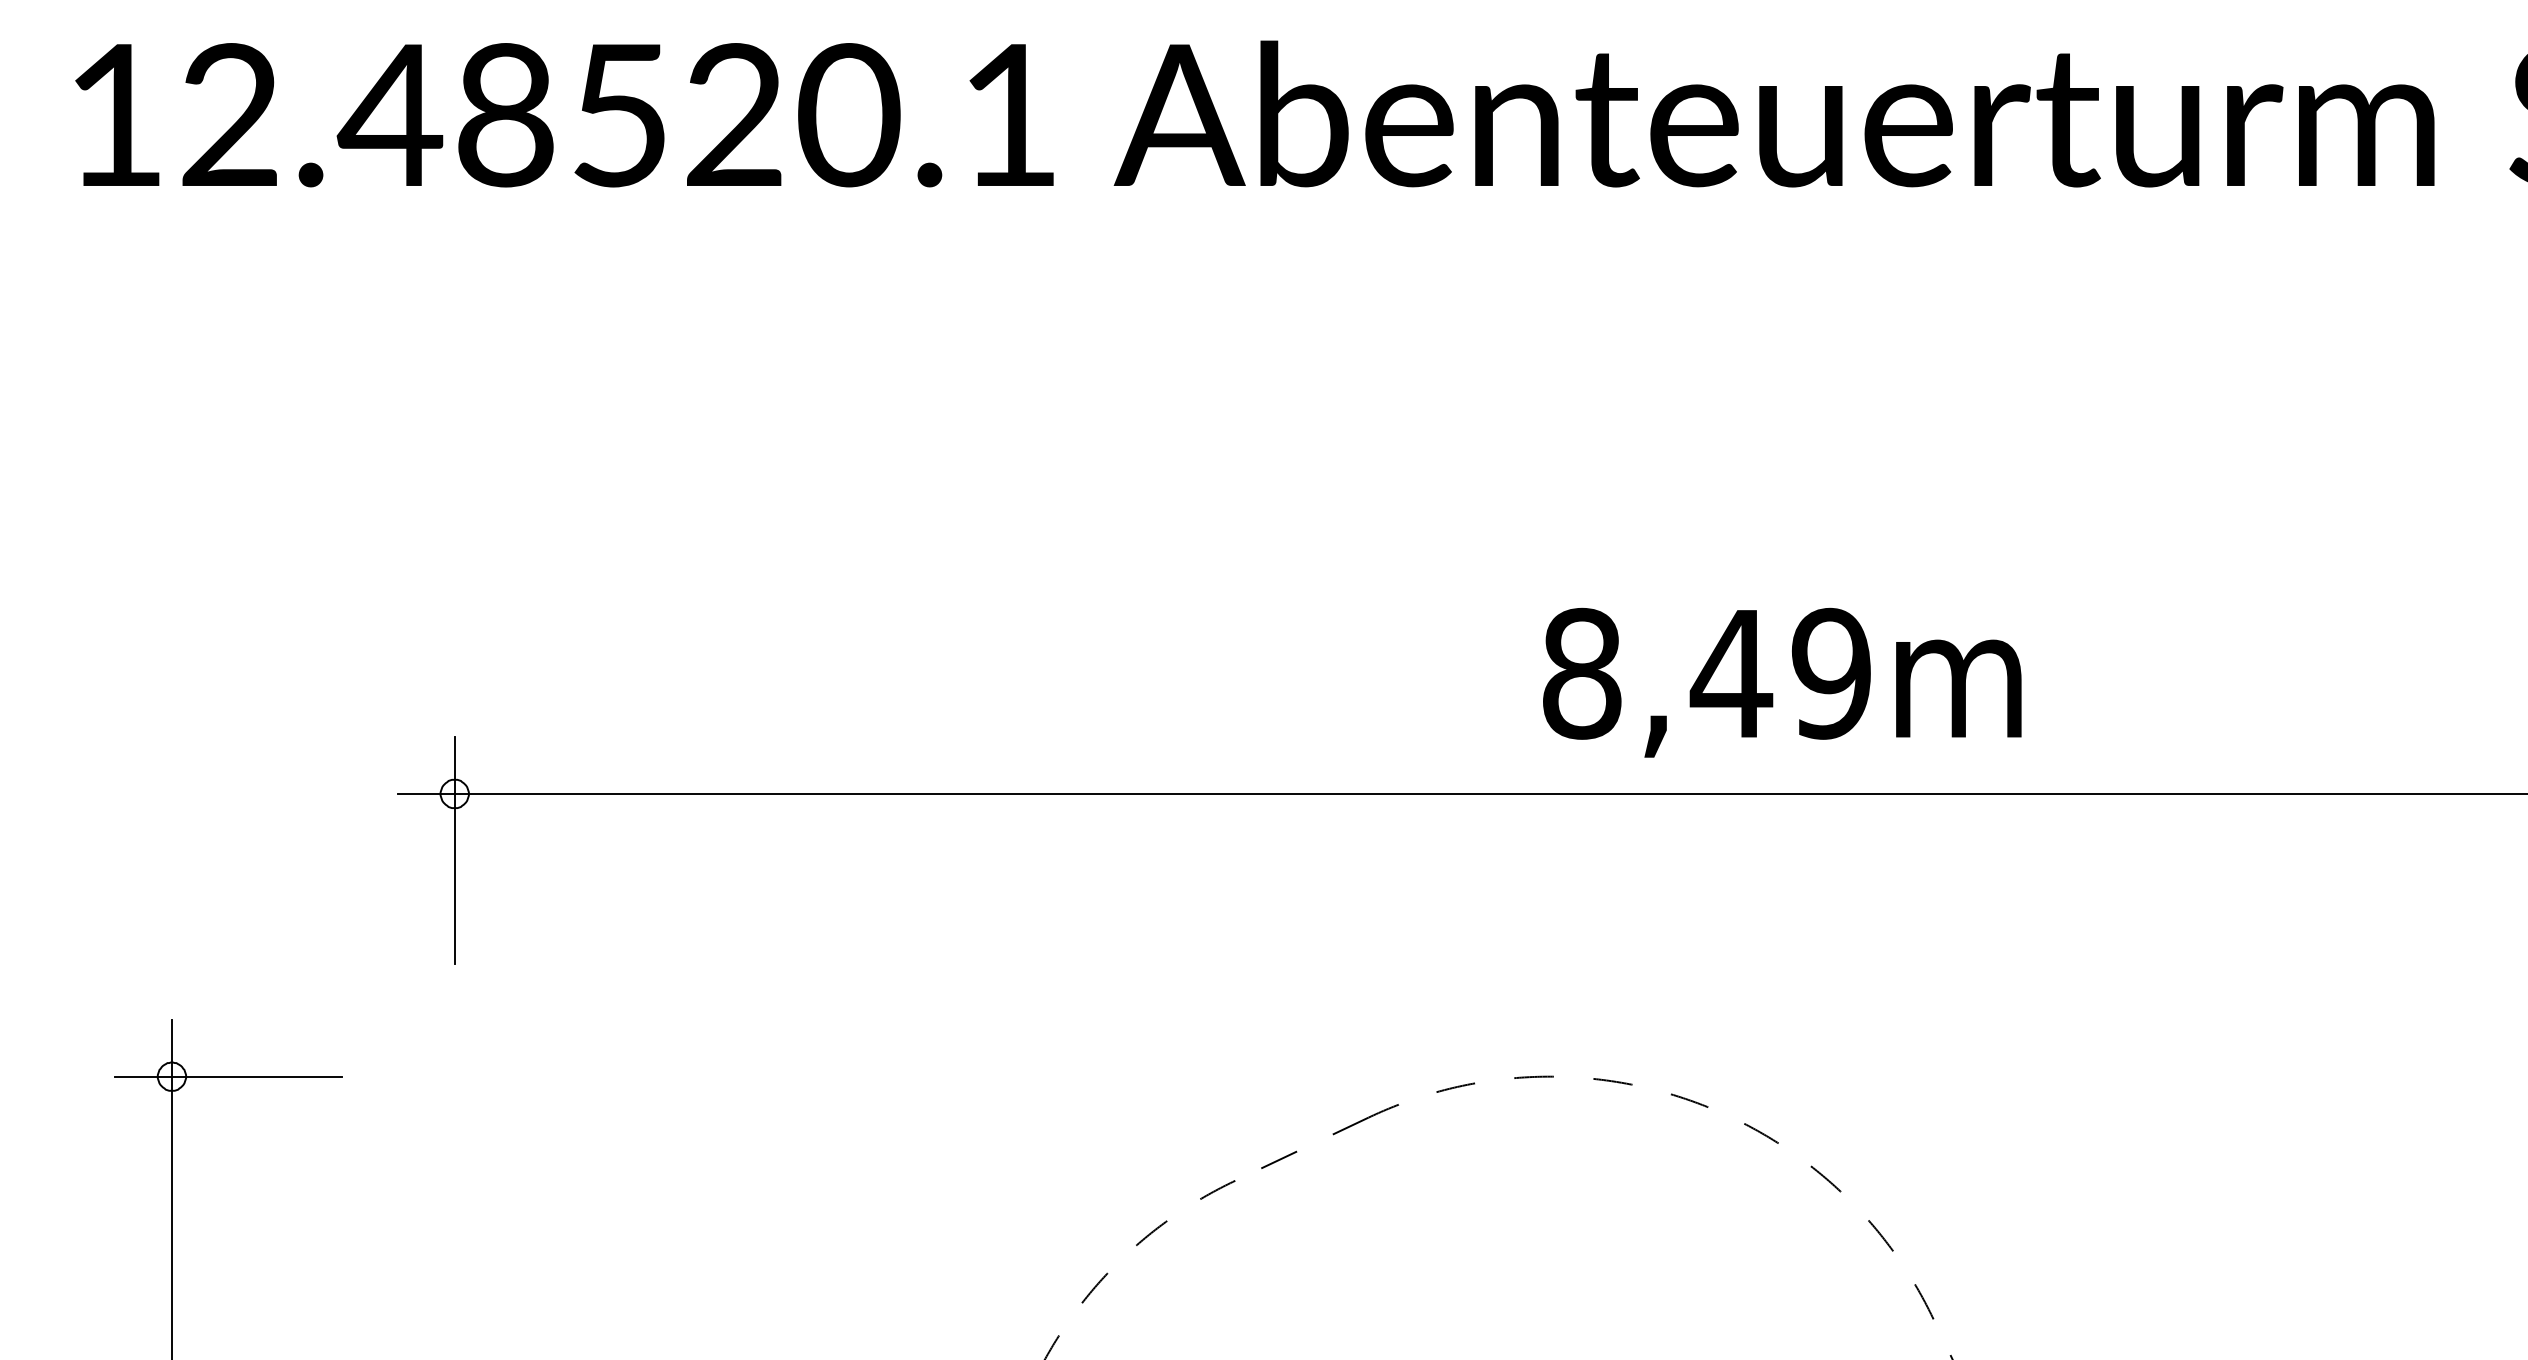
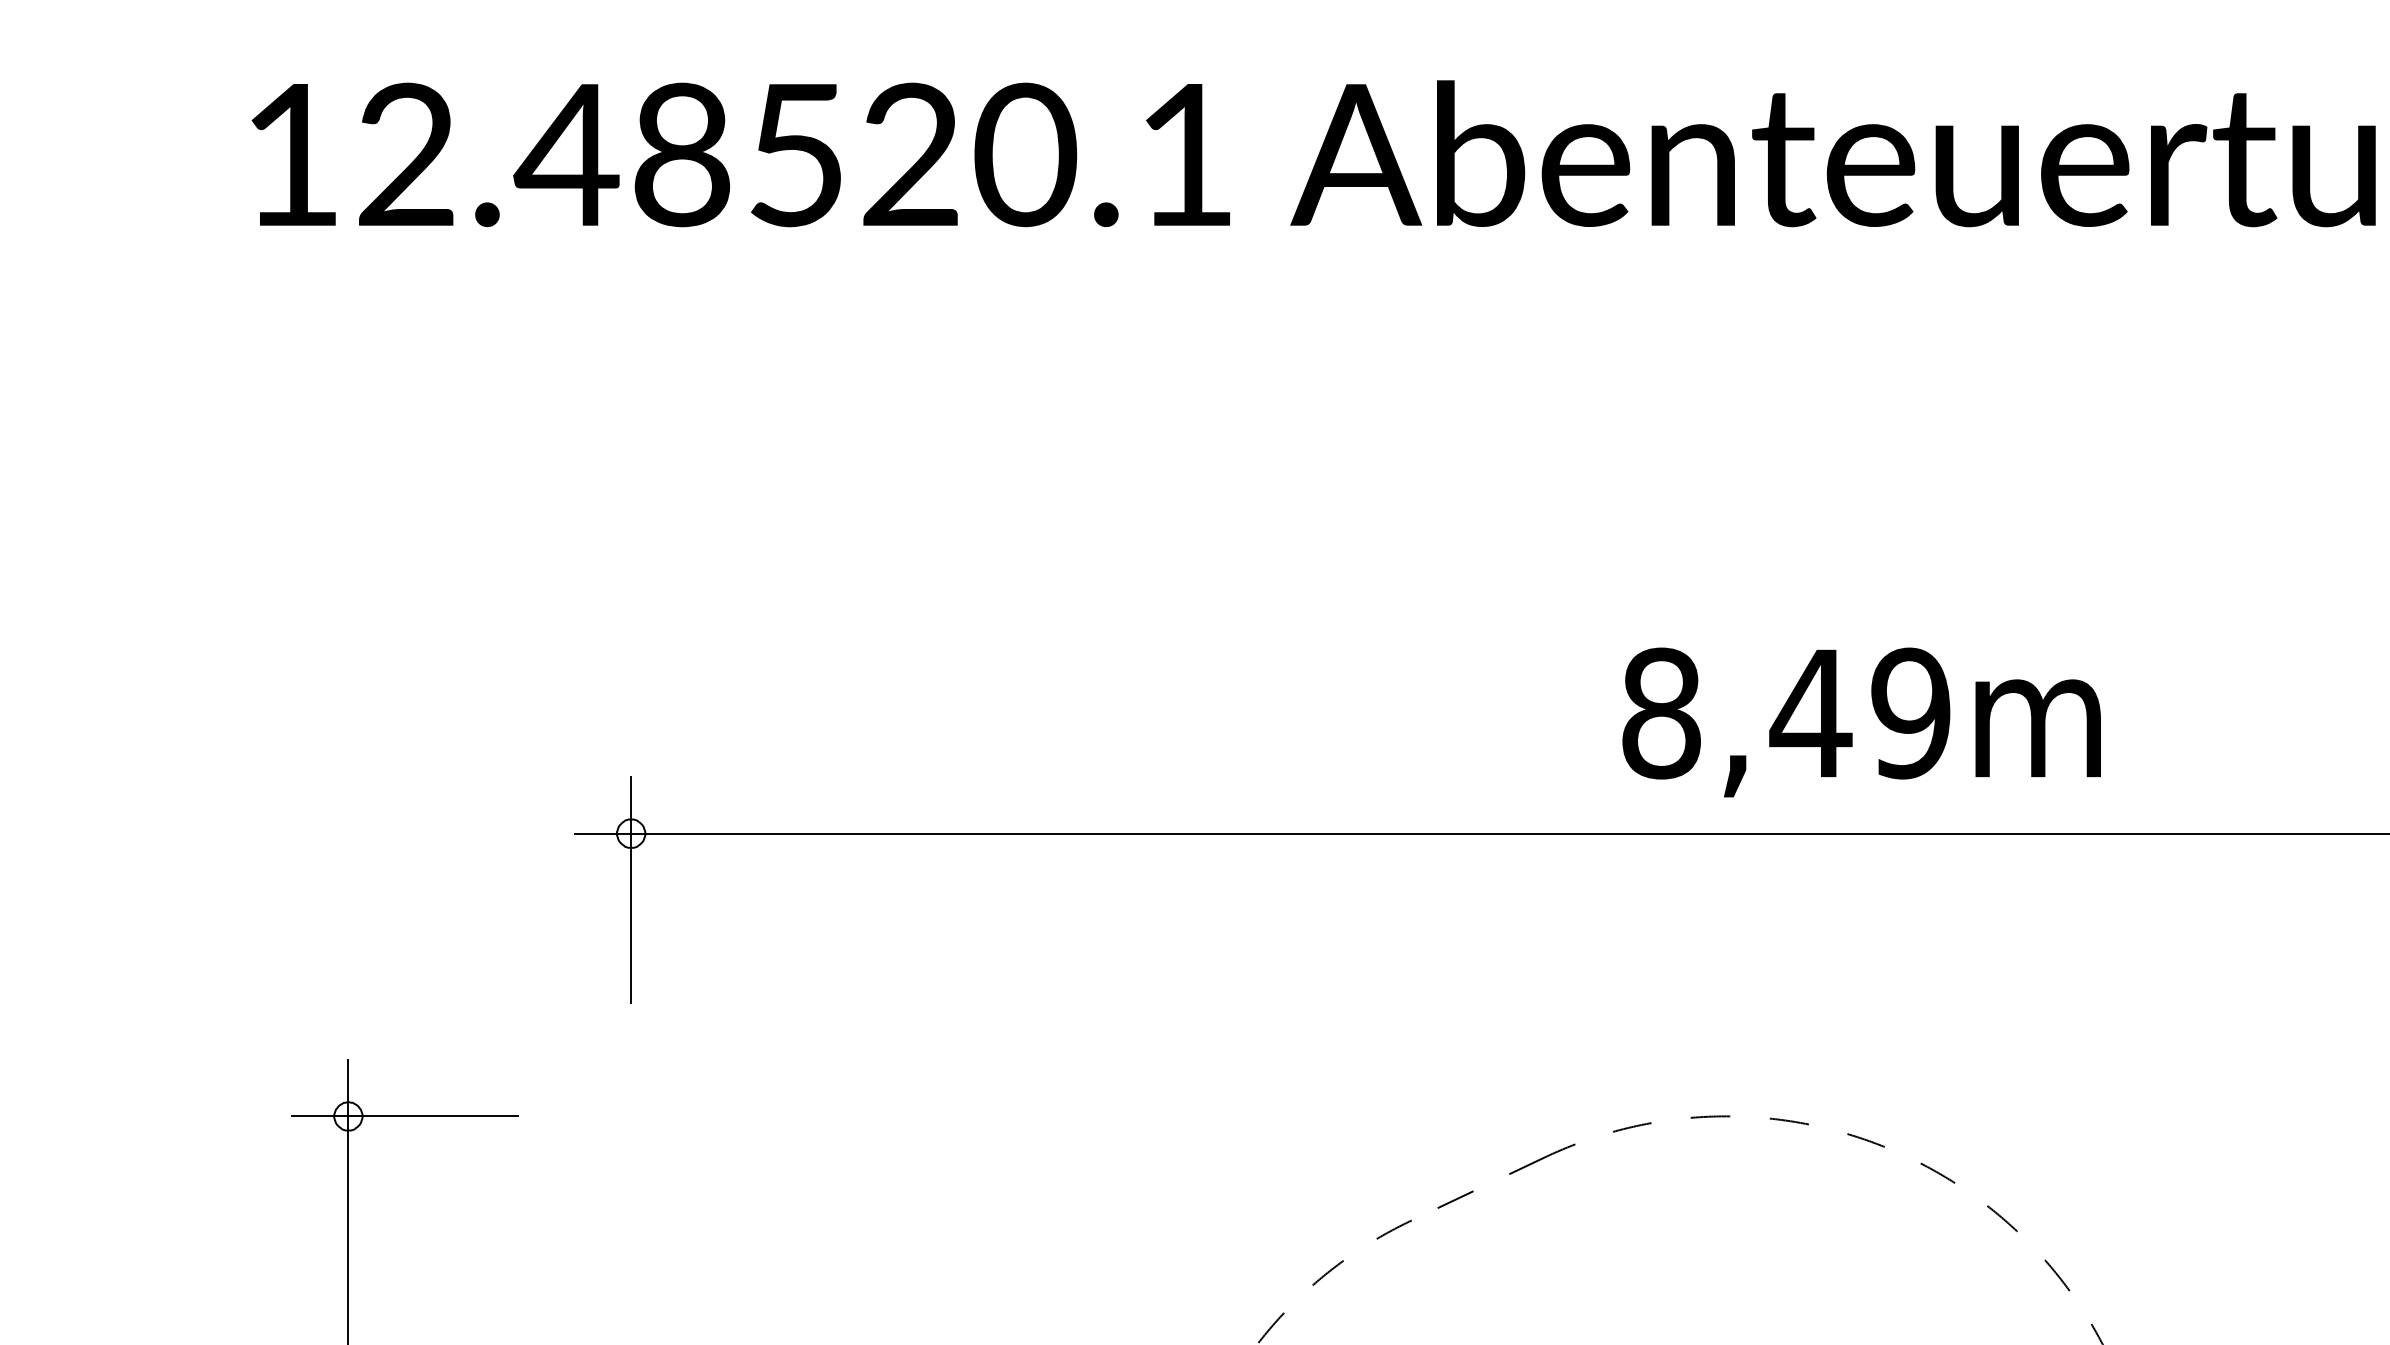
text: (1782, 682) -> (1861, 722), moved

